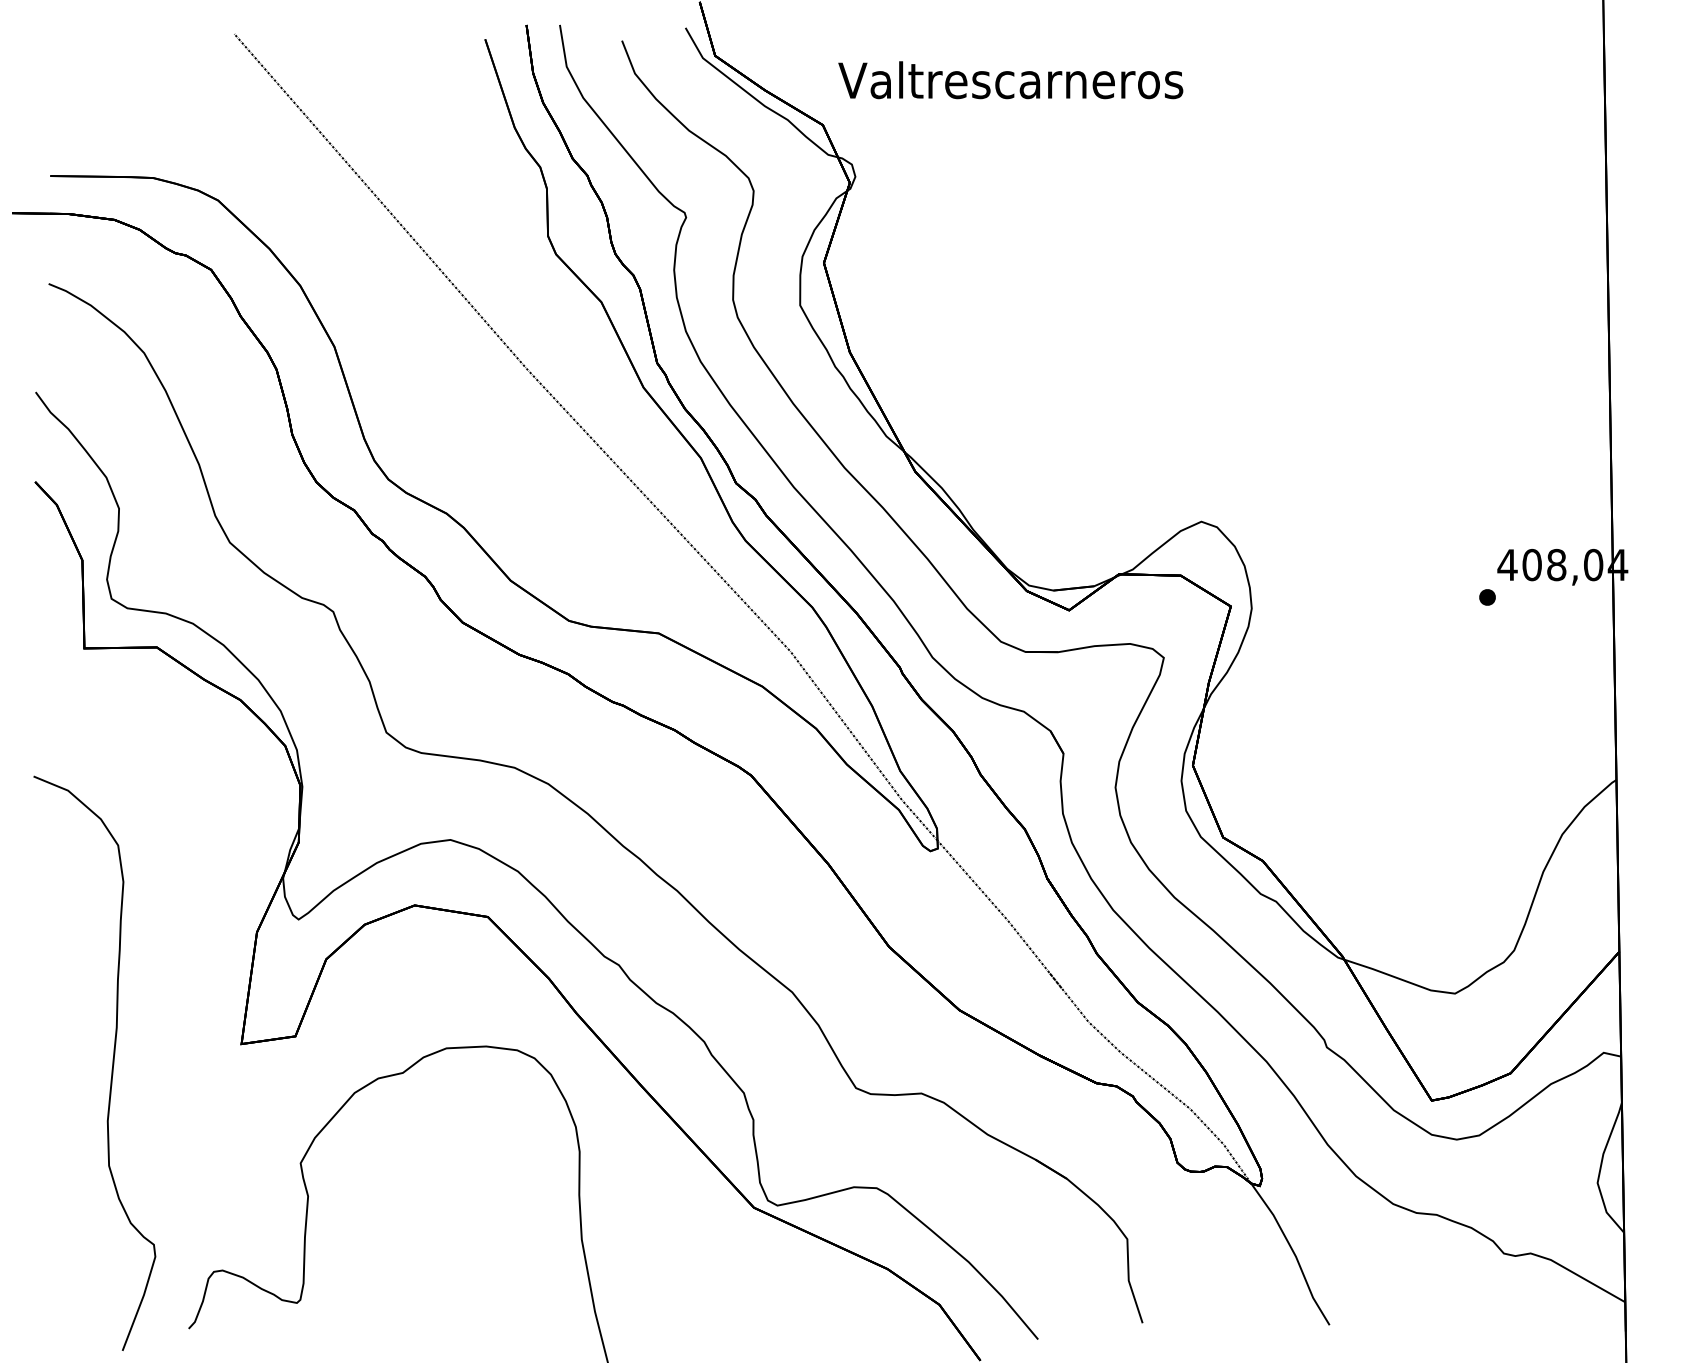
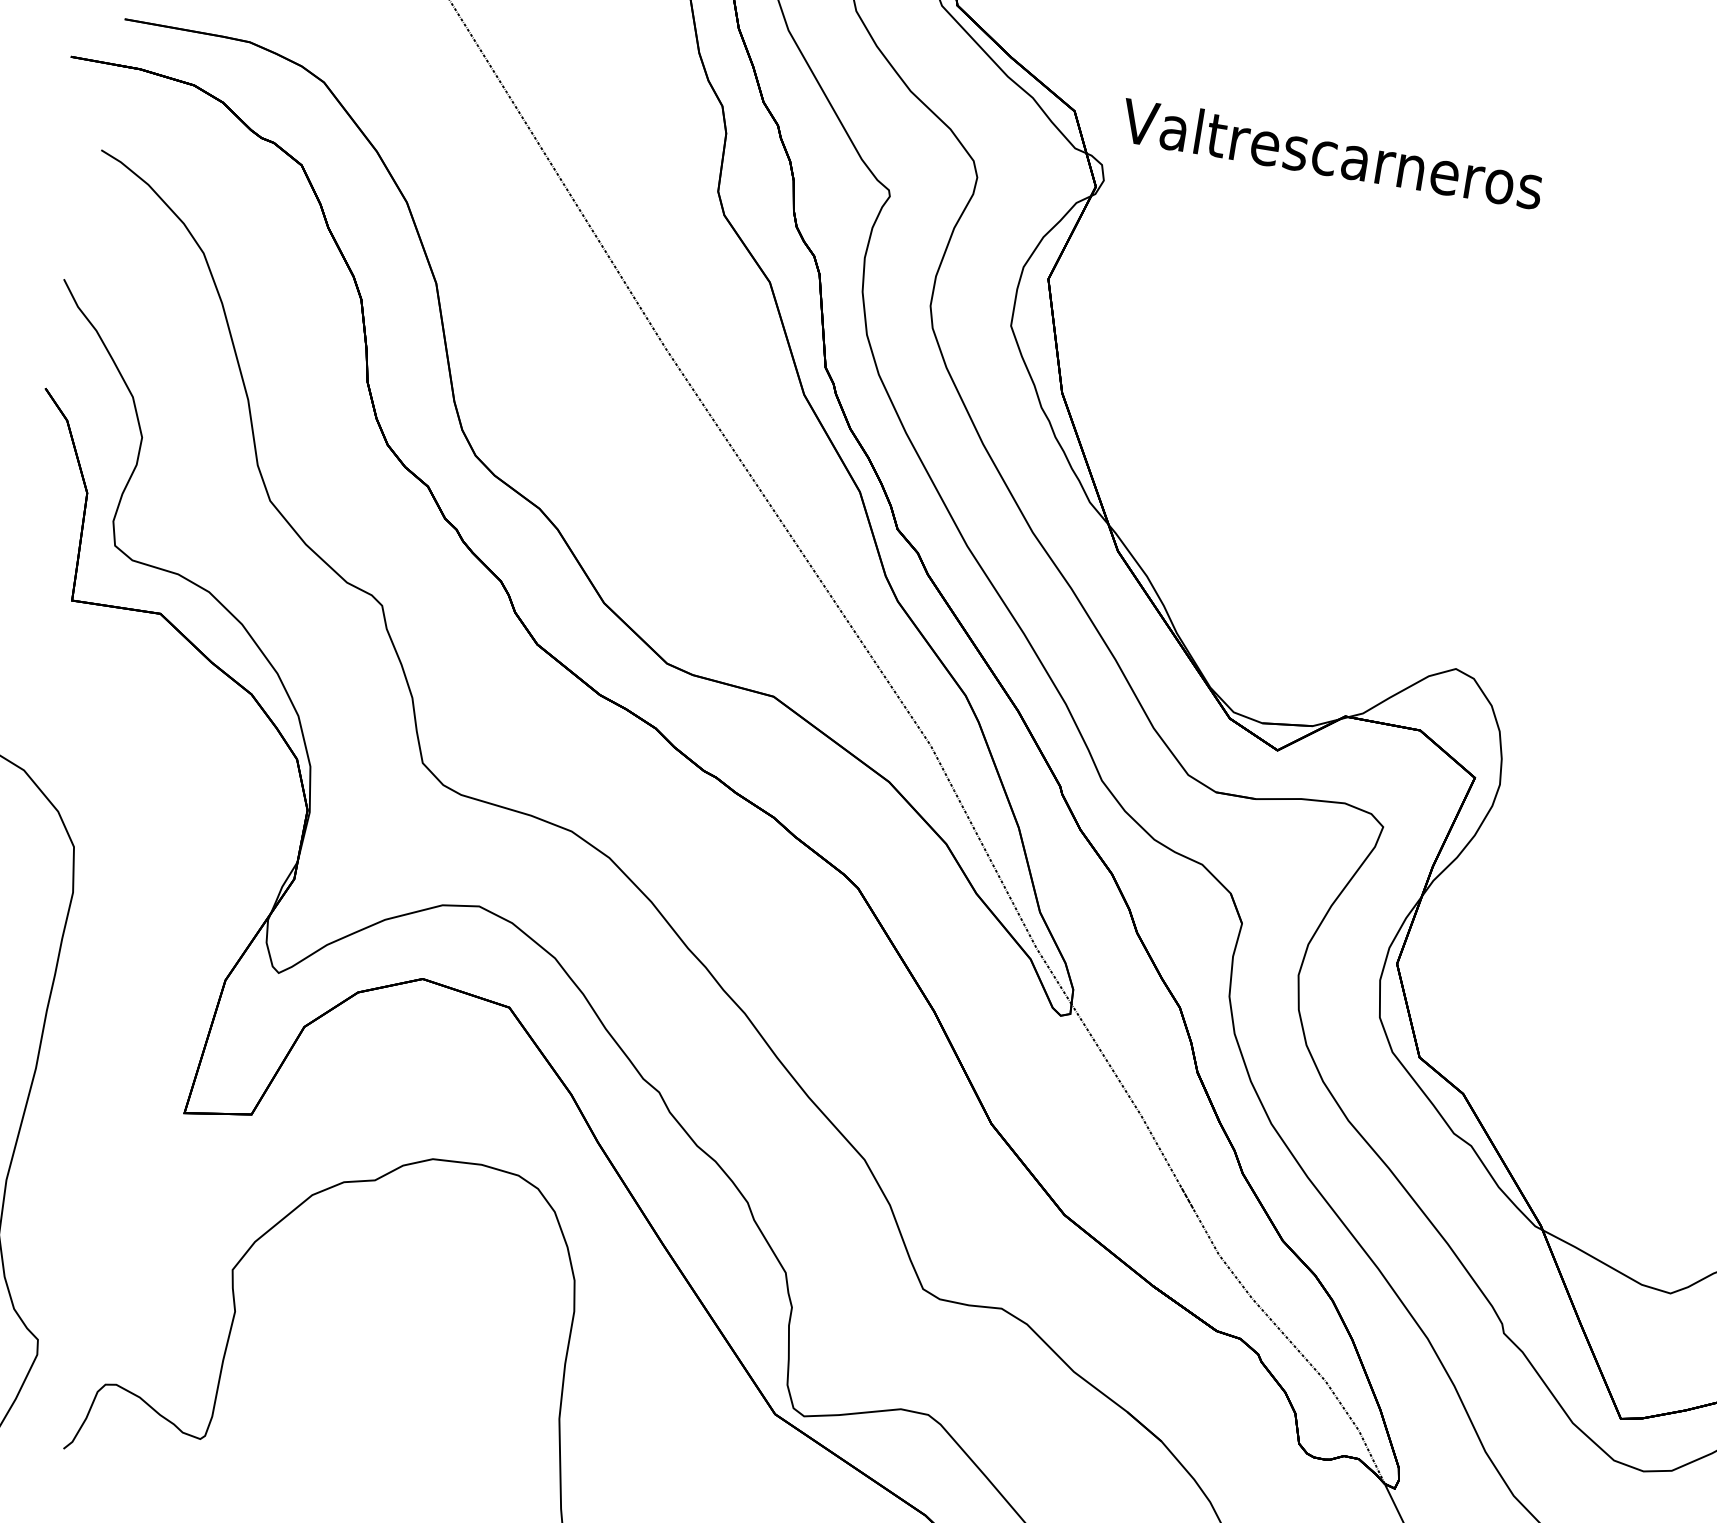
text: (1010, 80) -> (1331, 153), moved

